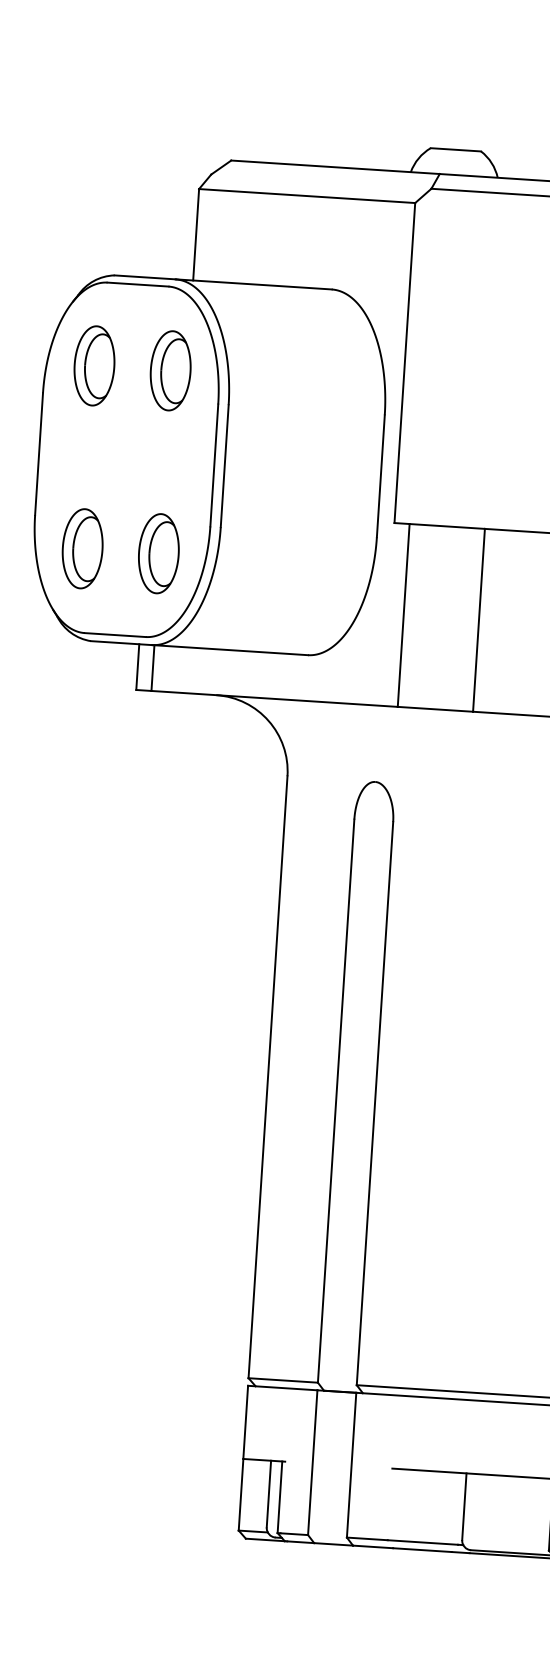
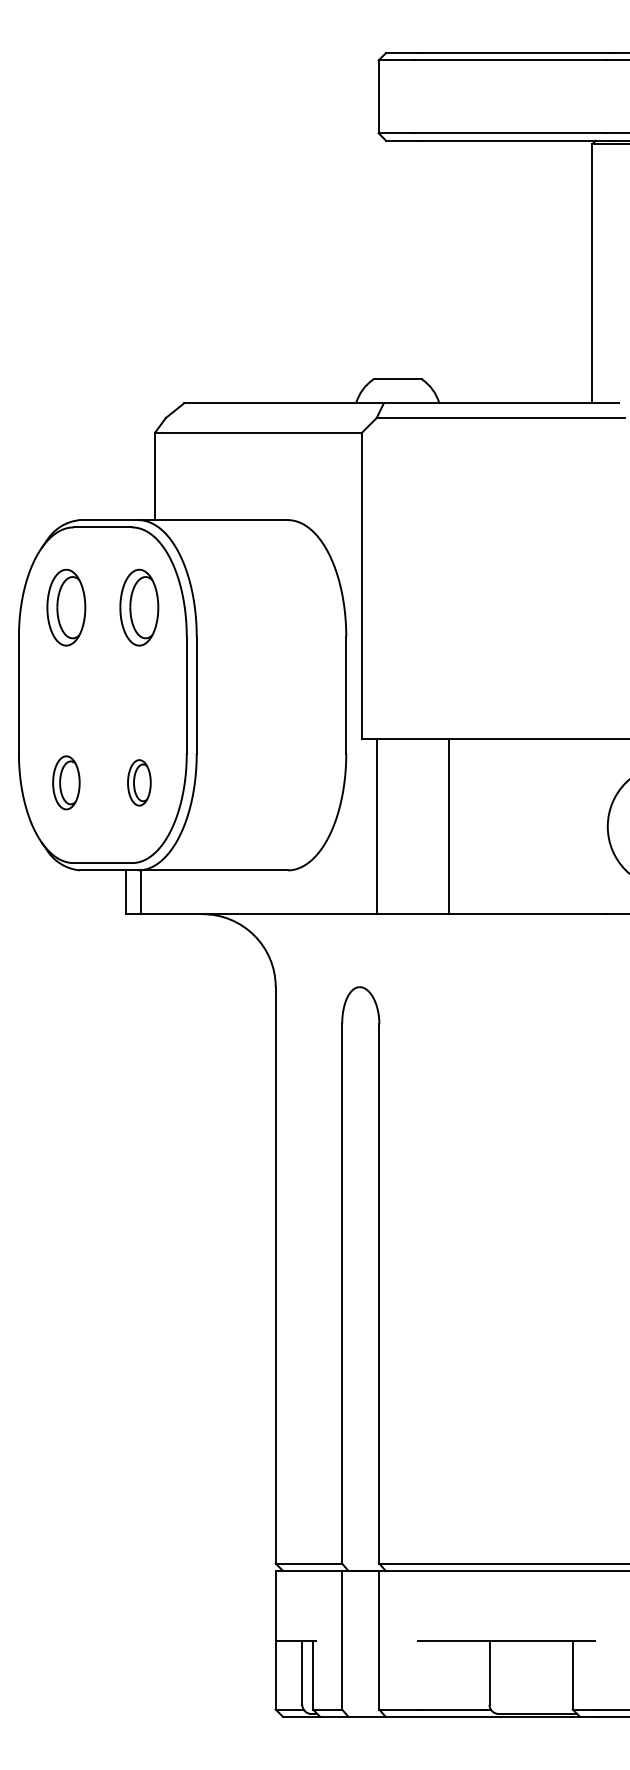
part: (82, 548) -> (66, 782), size x0.7
part: (159, 553) -> (139, 782), size x0.6

